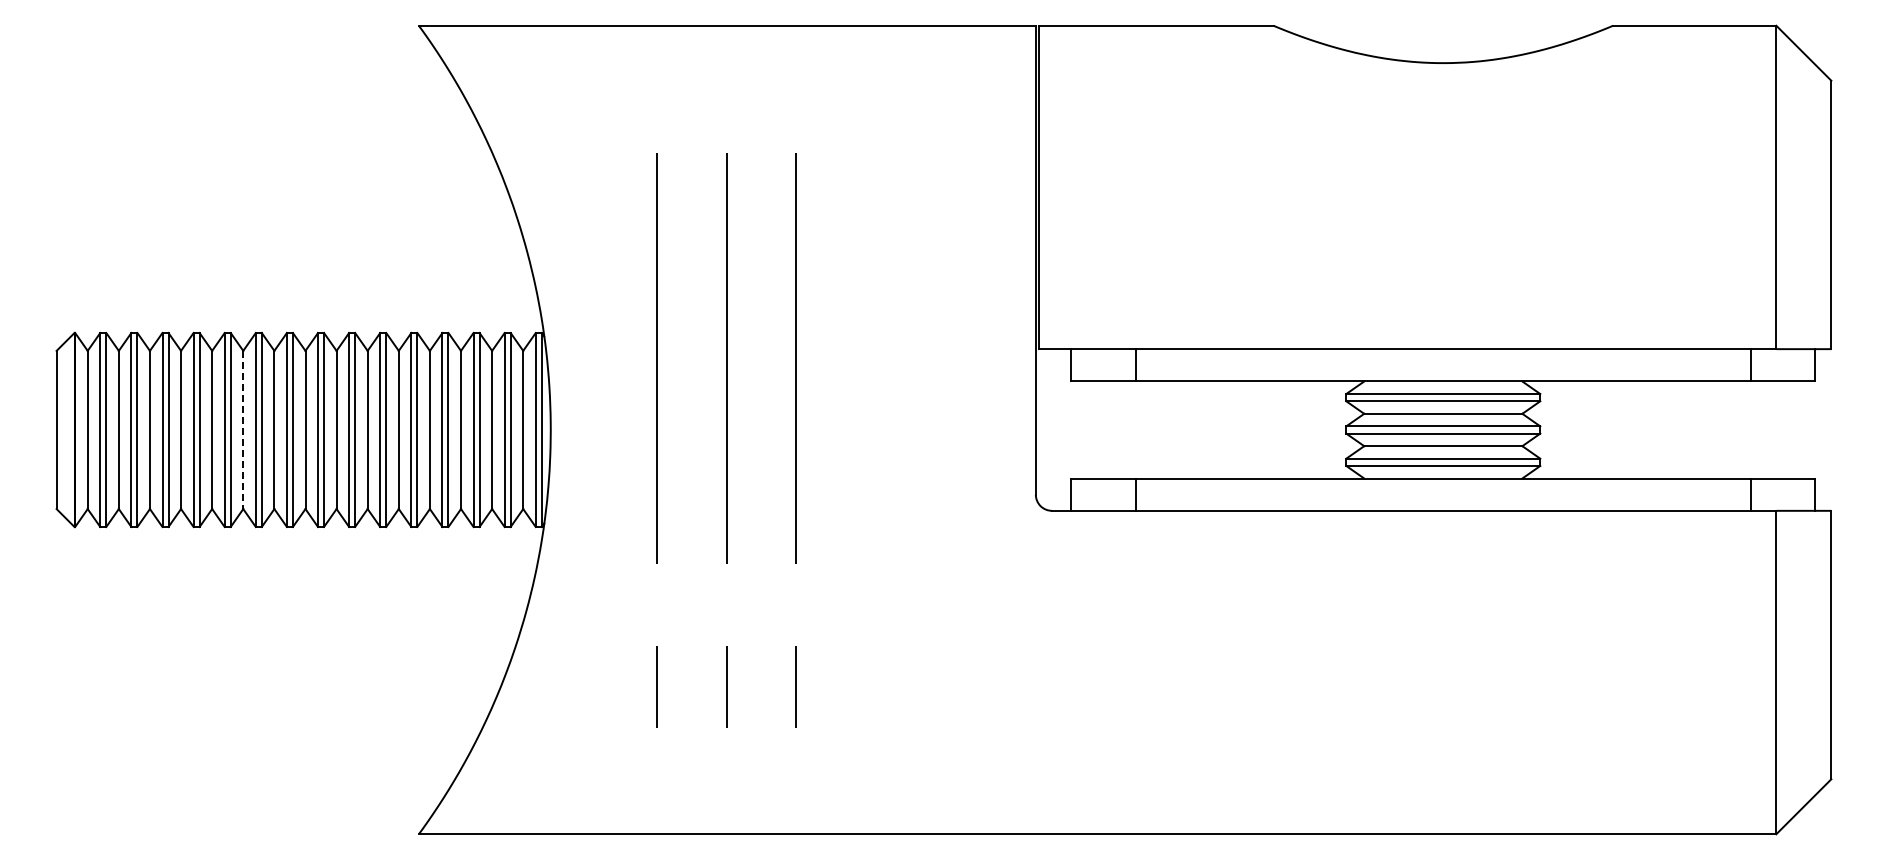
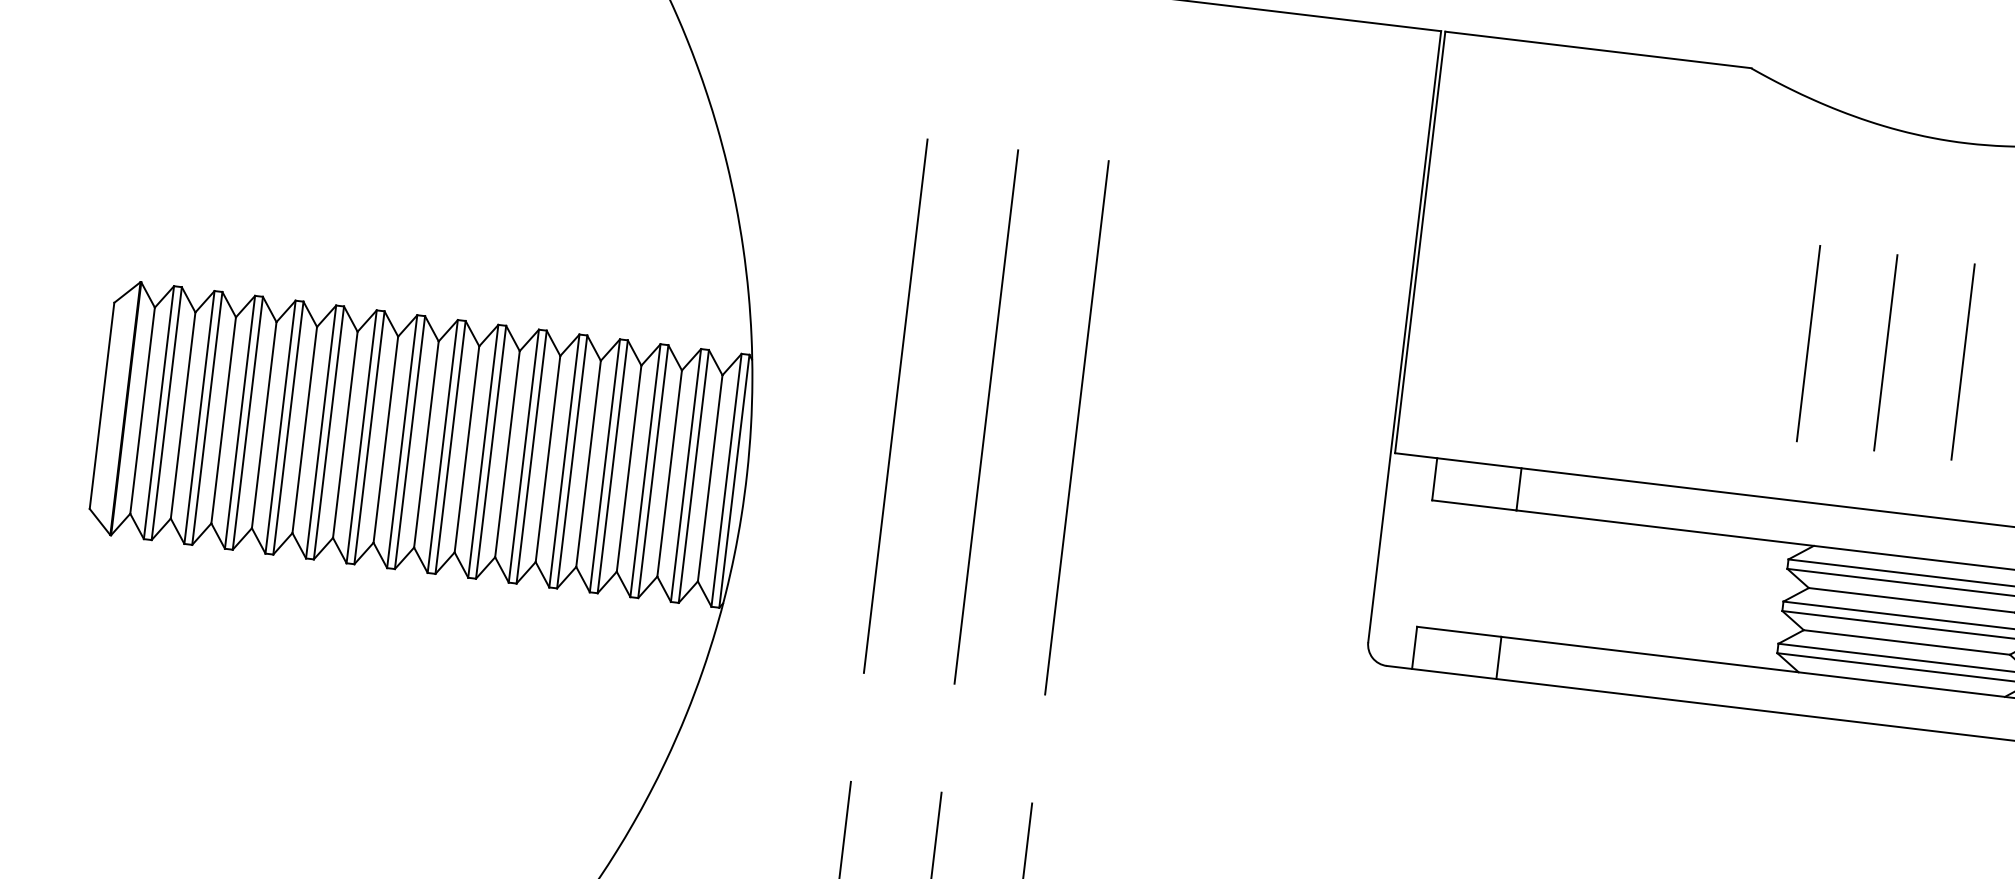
line: (1341, 228) -> (1808, 342), added
line: (1401, 228) -> (1886, 352), added
line: (1460, 228) -> (1963, 361), added
line: (243, 430) -> (345, 435), dashed -> solid

